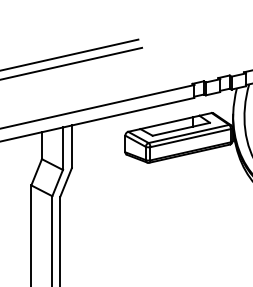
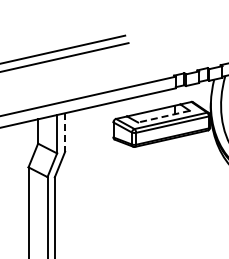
line: (181, 129) -> (164, 116), solid -> dashed
line: (72, 147) -> (65, 133), solid -> dashed

